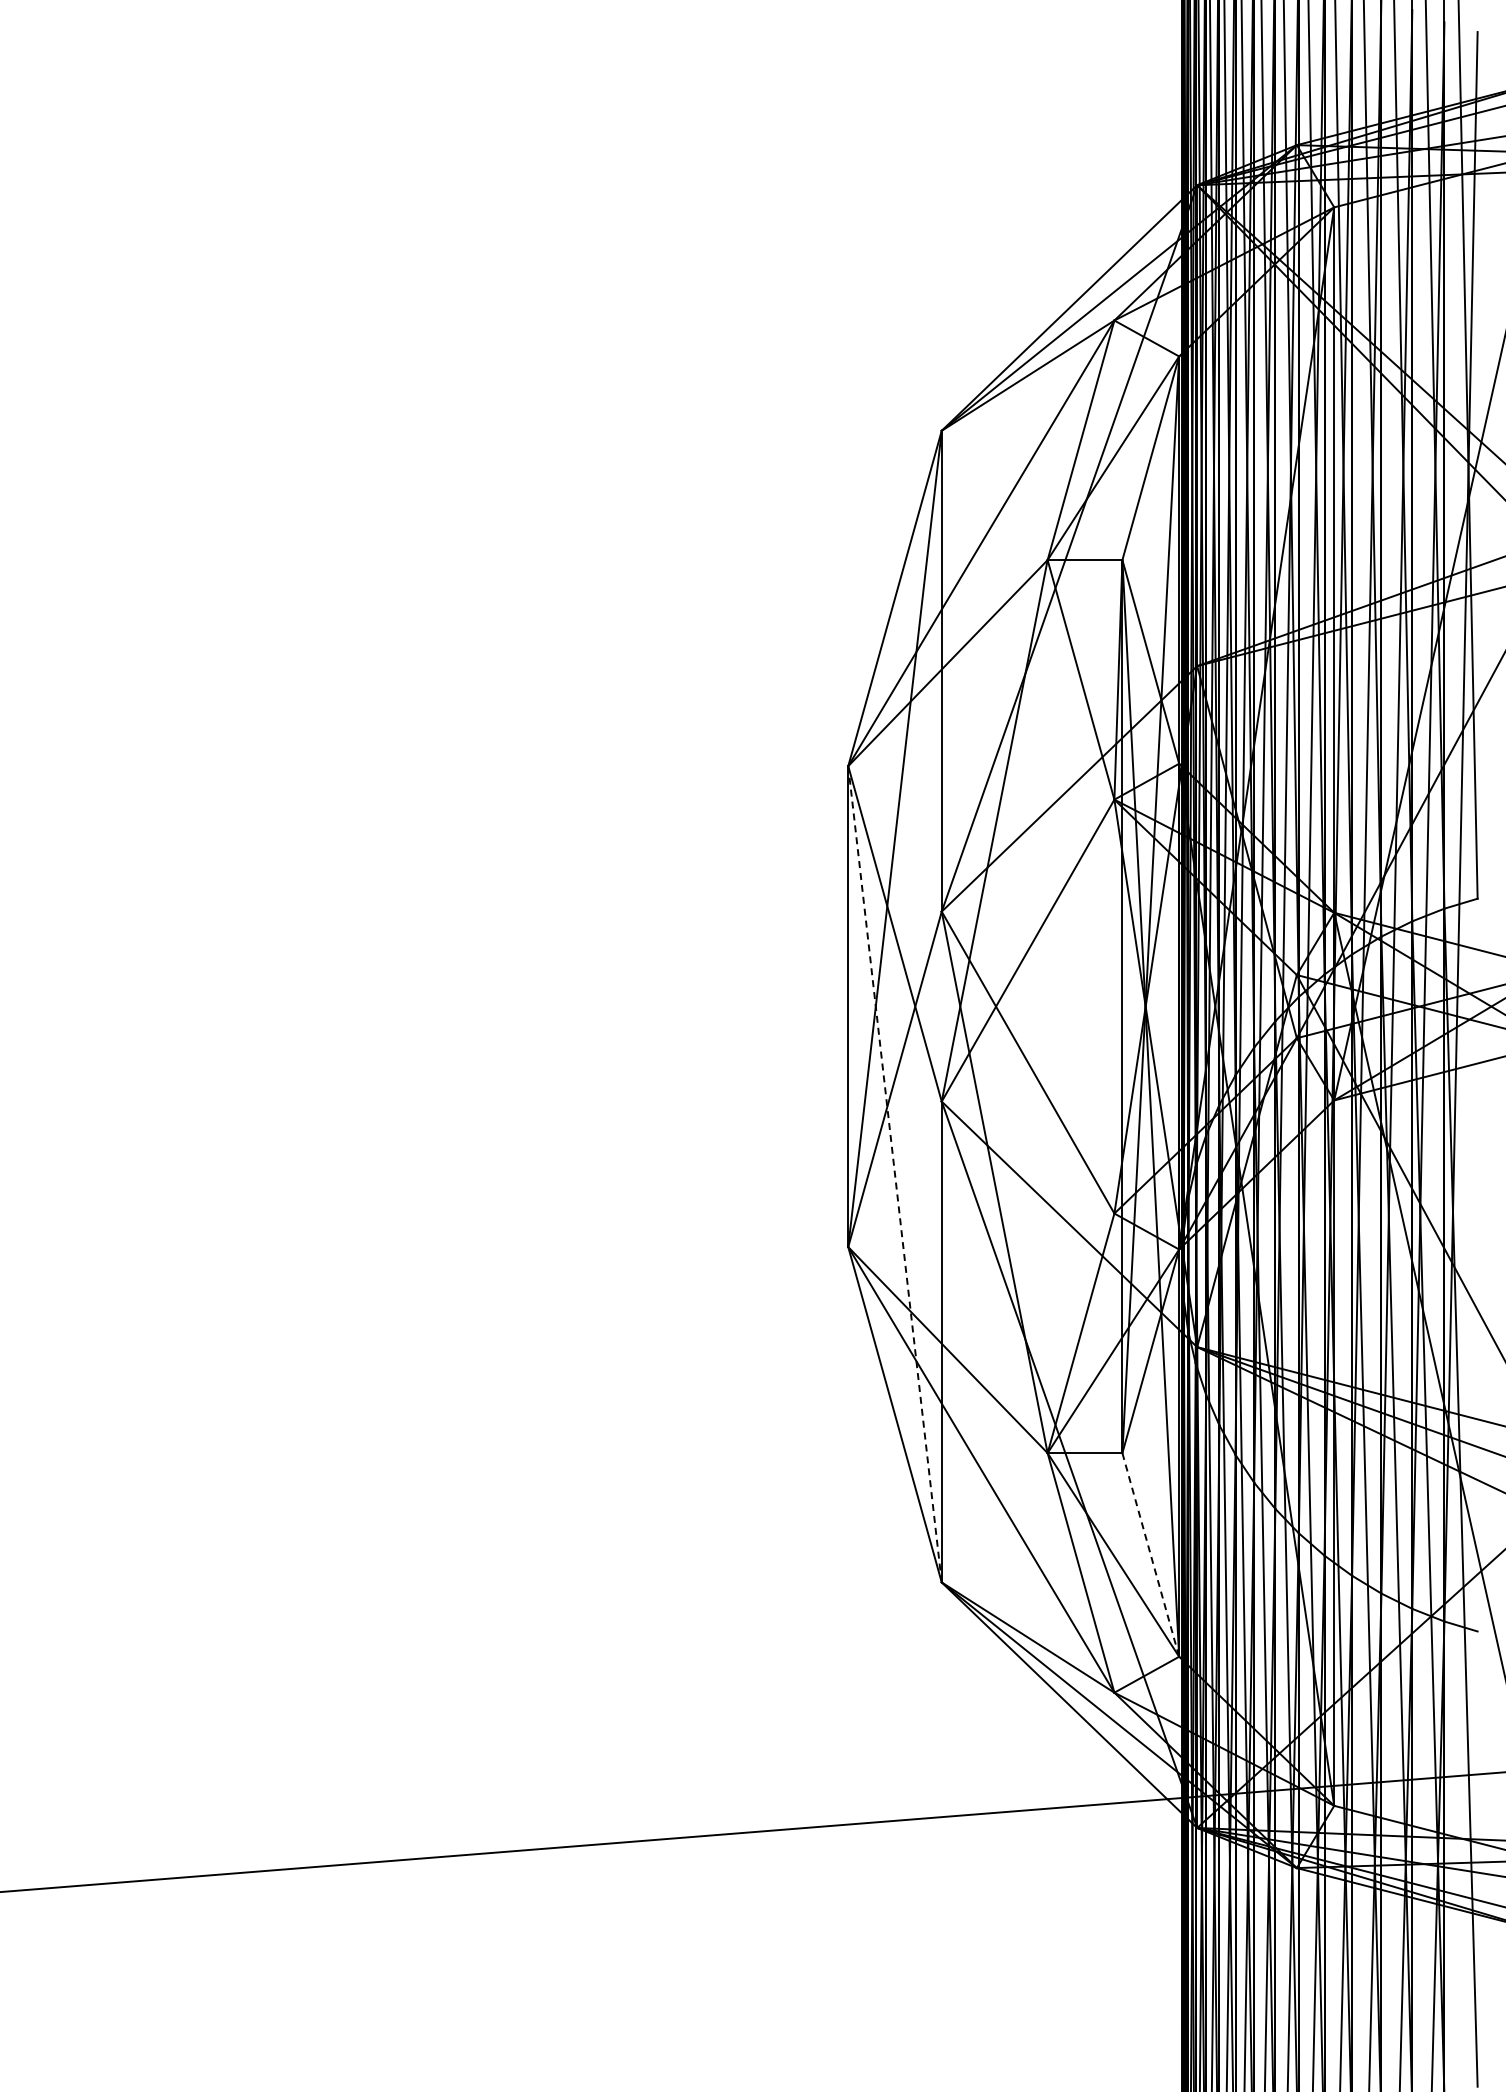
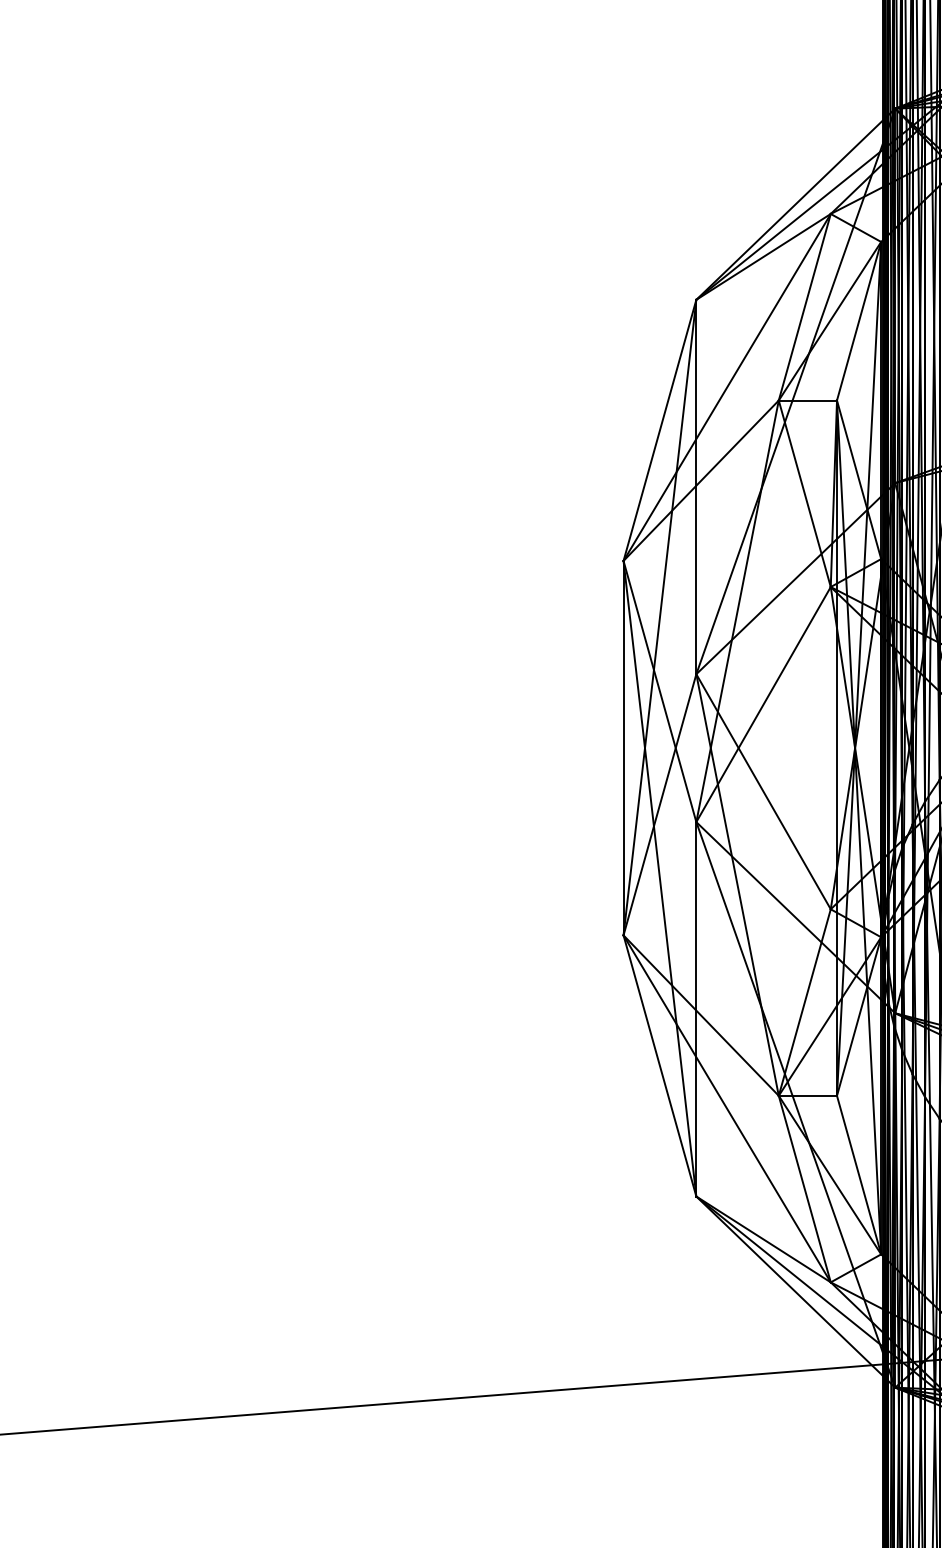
line: (895, 1174) -> (660, 878), dashed -> solid
line: (1150, 1554) -> (858, 1174), dashed -> solid

